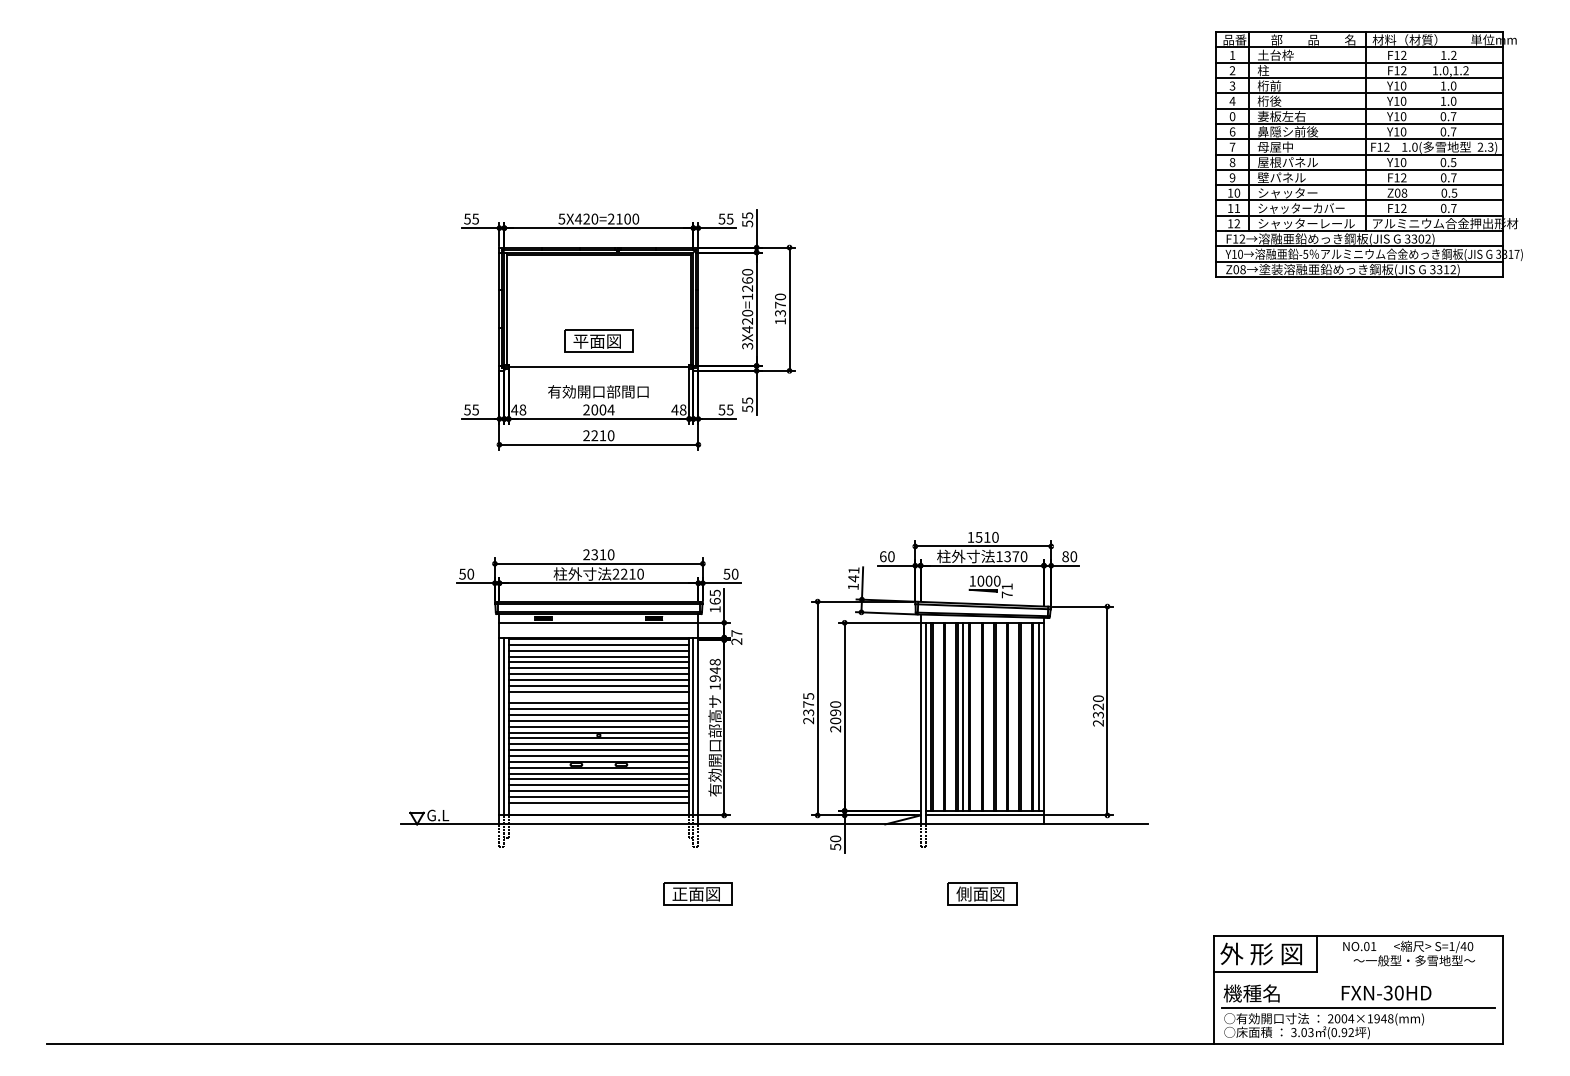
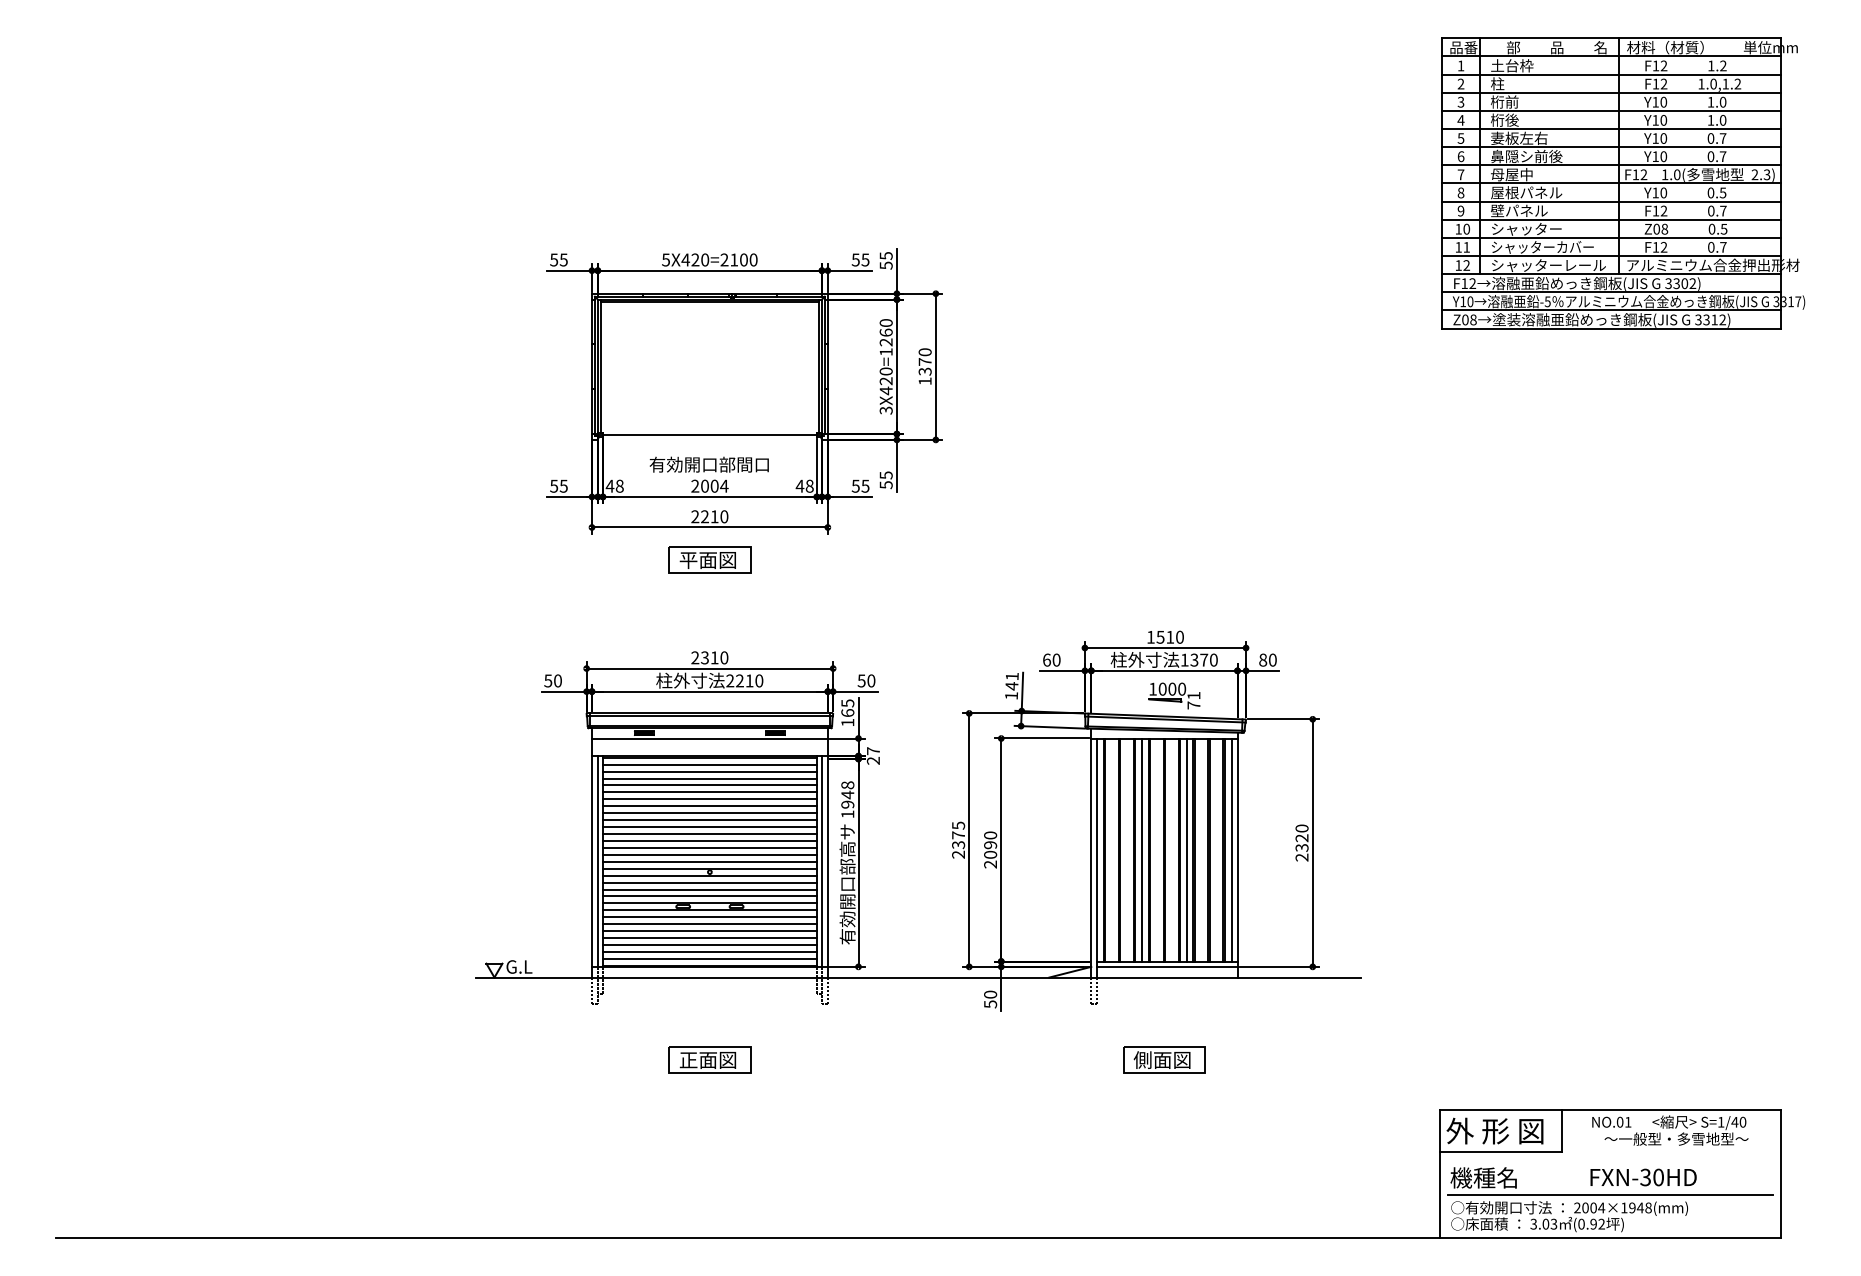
text: (1232, 116) -> (1460, 138), 0 -> 5
part: (598, 340) -> (709, 559), moved
line: (598, 697) -> (709, 827), added
line: (1001, 716) -> (1187, 849), added
line: (598, 808) -> (709, 958), added
part: (697, 893) -> (709, 1059), moved

